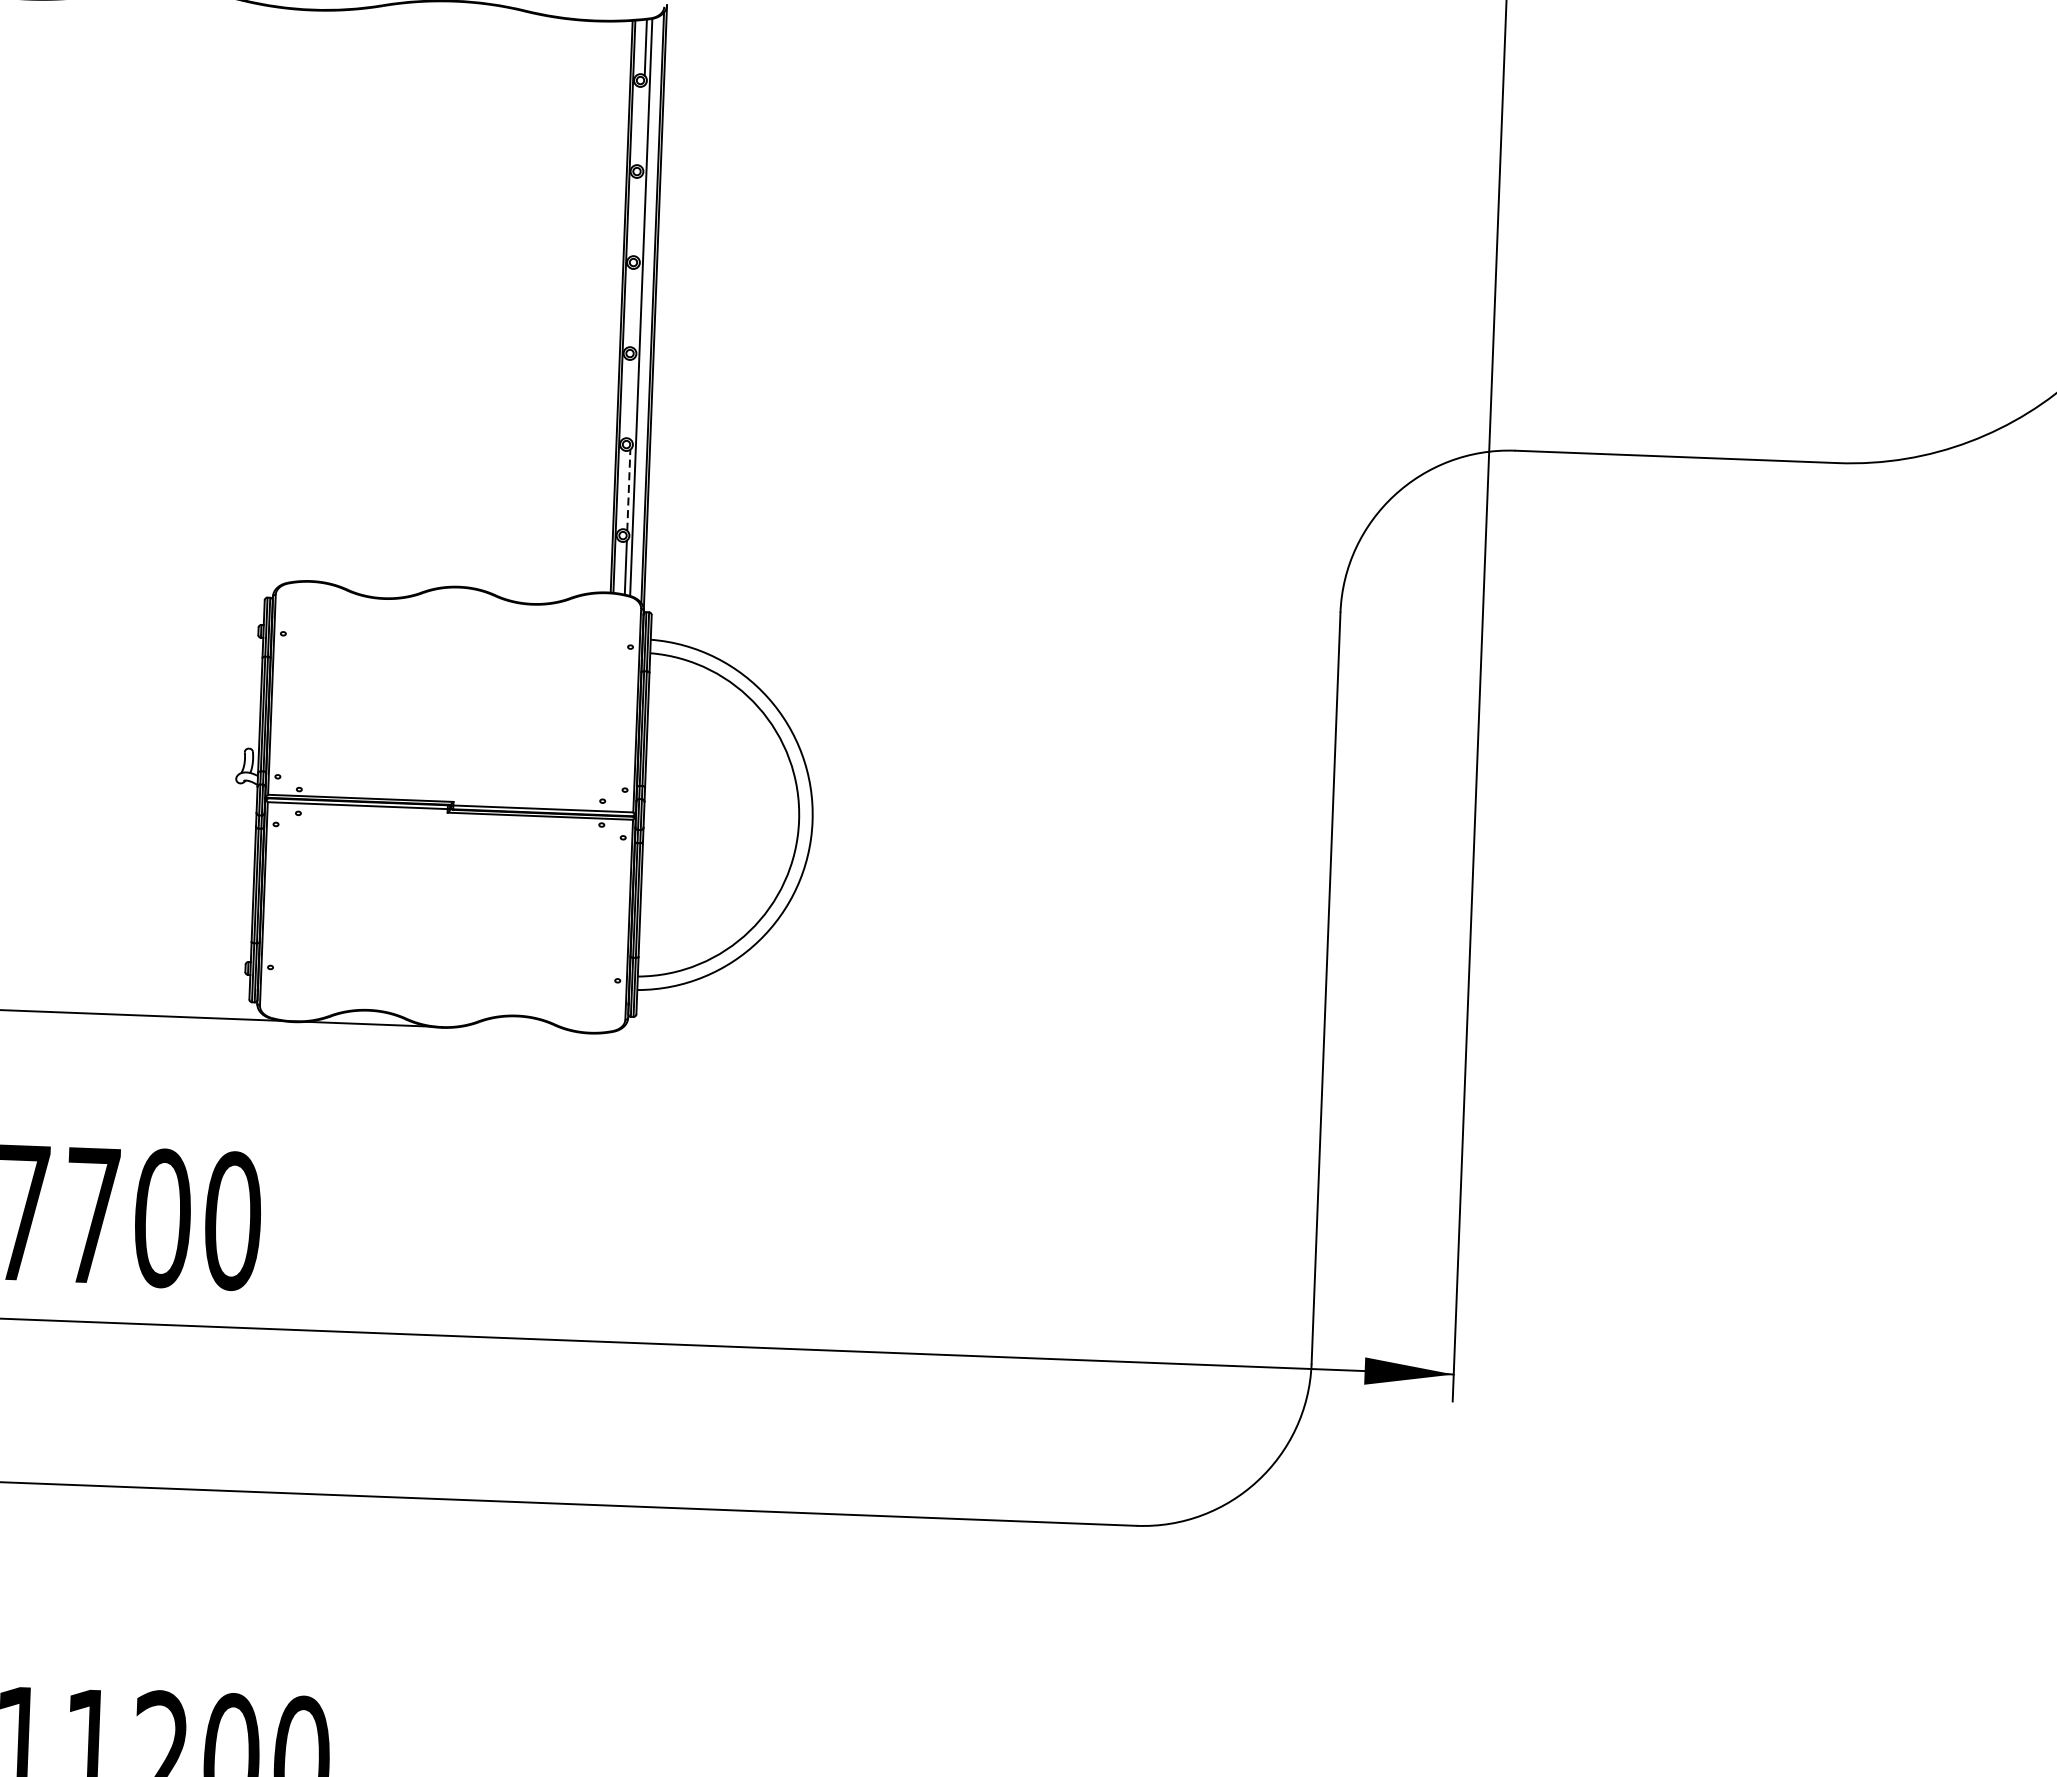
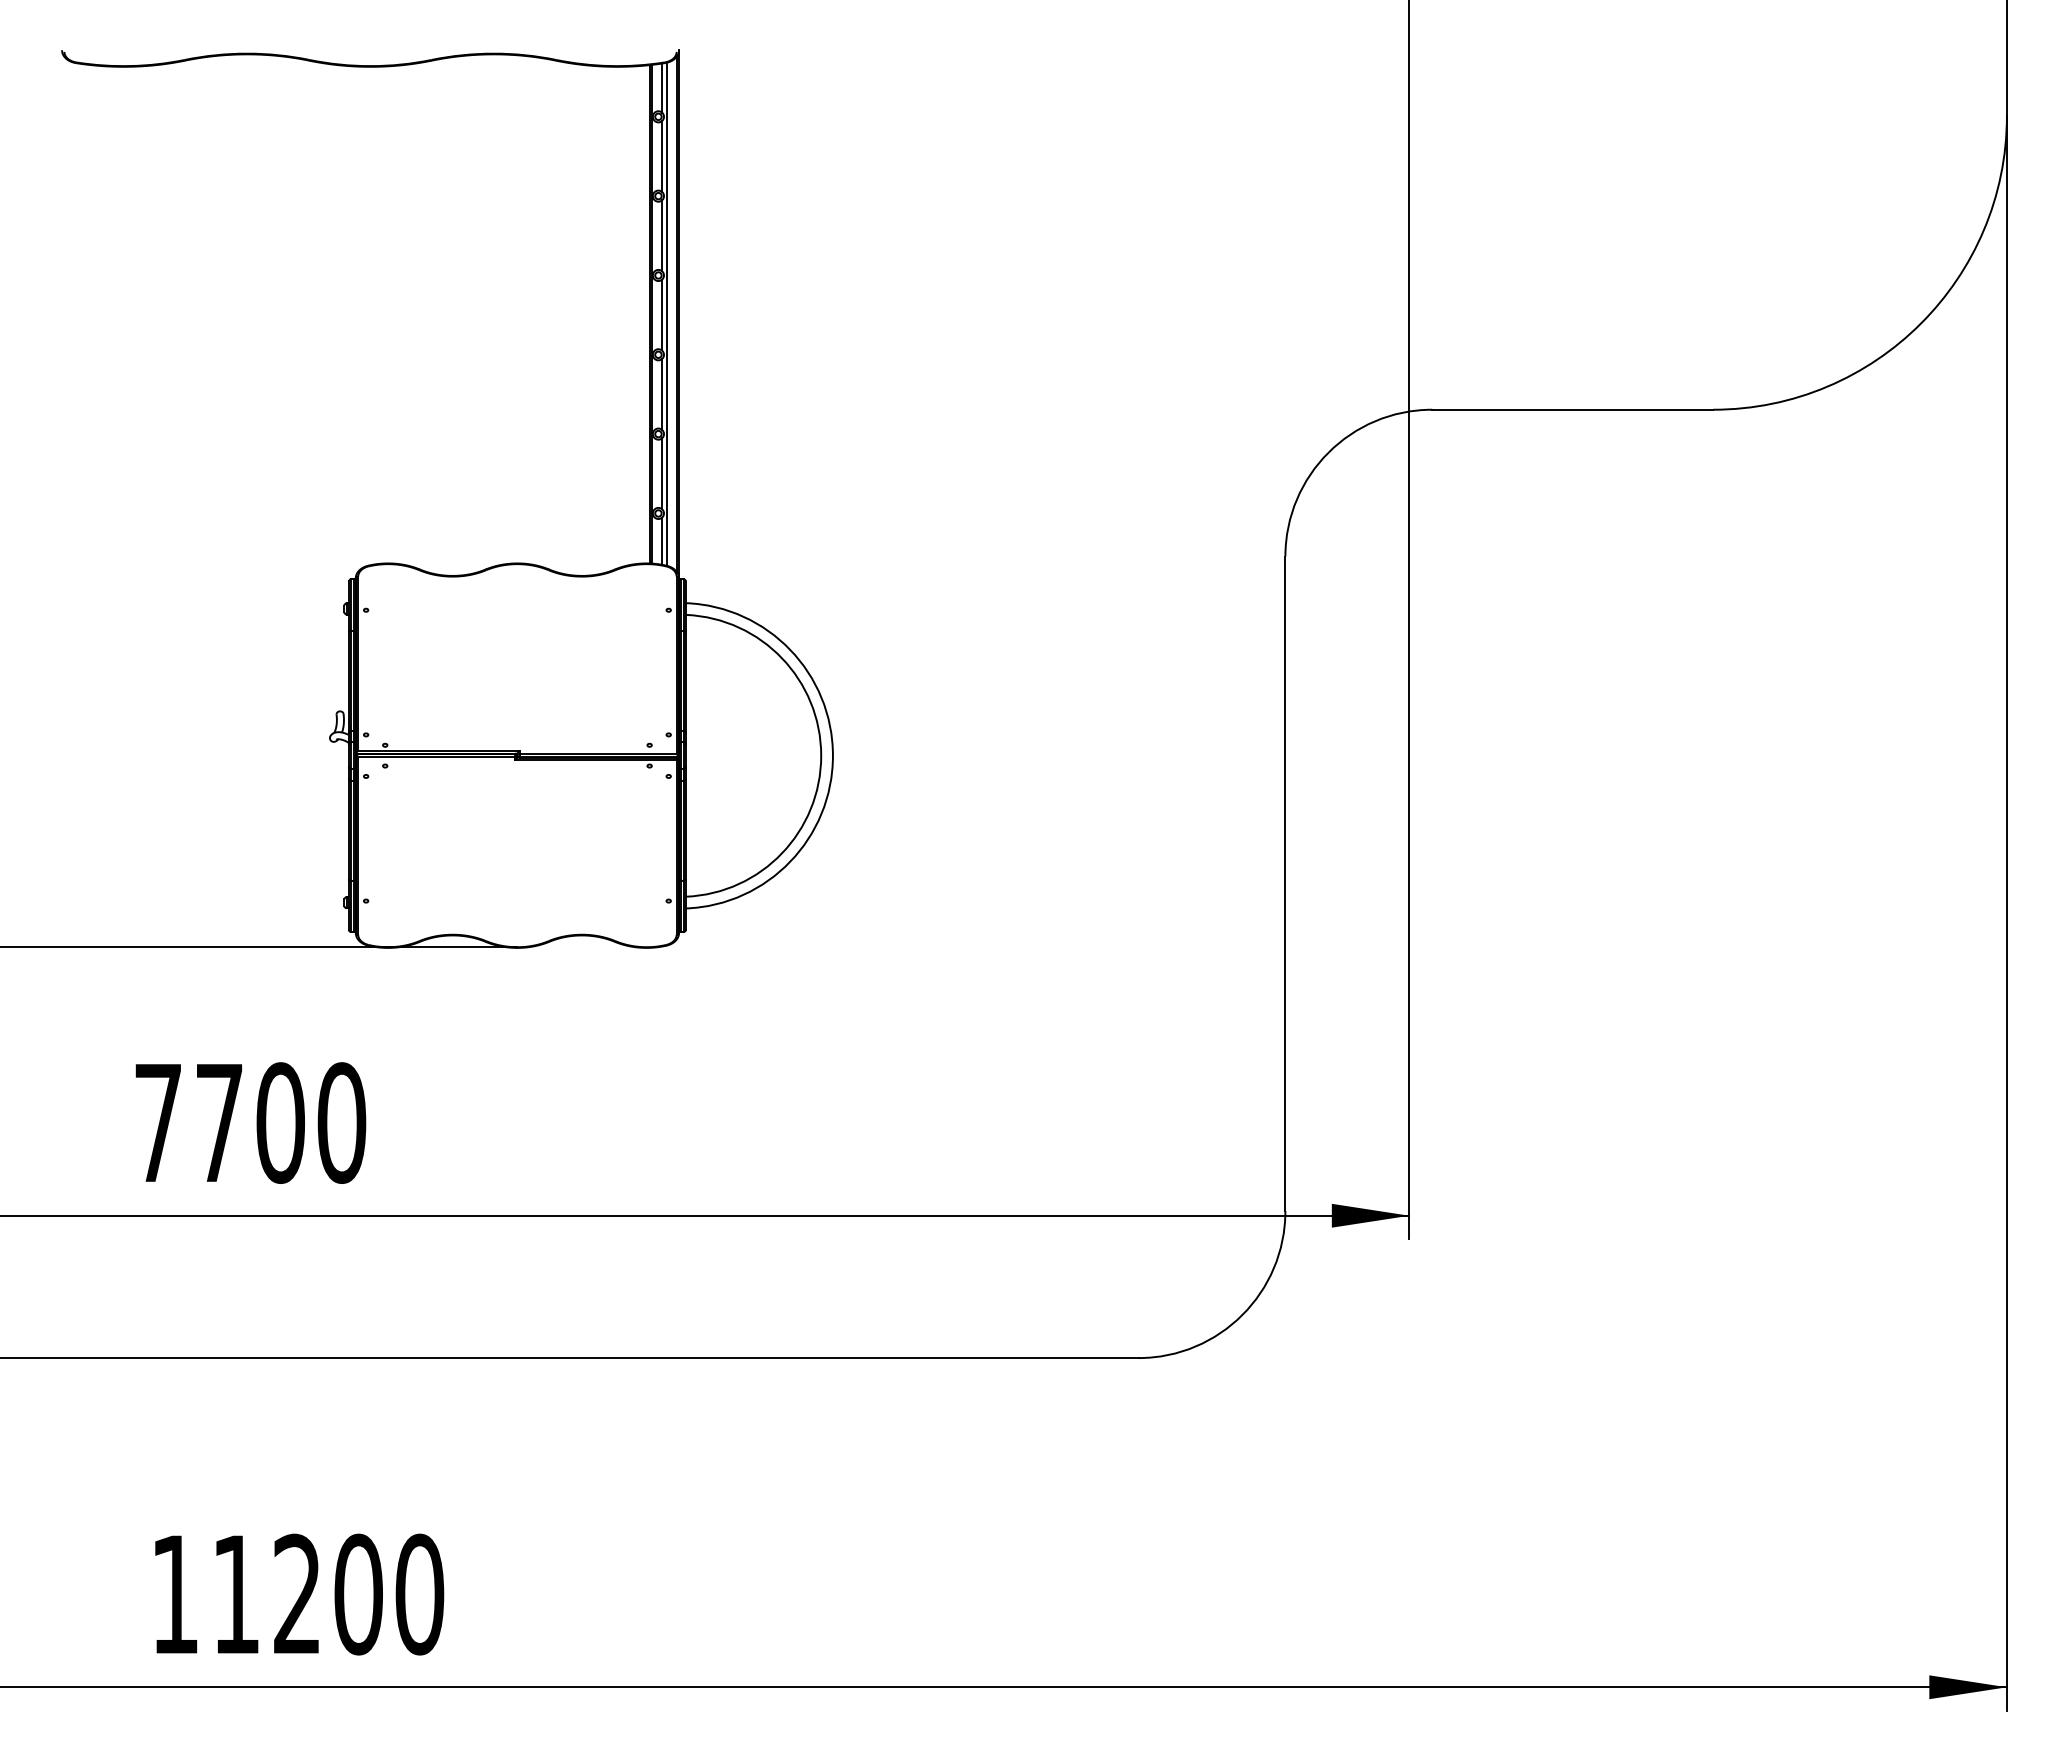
line: (642, 126) -> (661, 156), added
line: (638, 216) -> (661, 235), added
line: (635, 307) -> (661, 314), added
line: (631, 399) -> (661, 394), added
line: (628, 489) -> (661, 473), dashed -> solid

